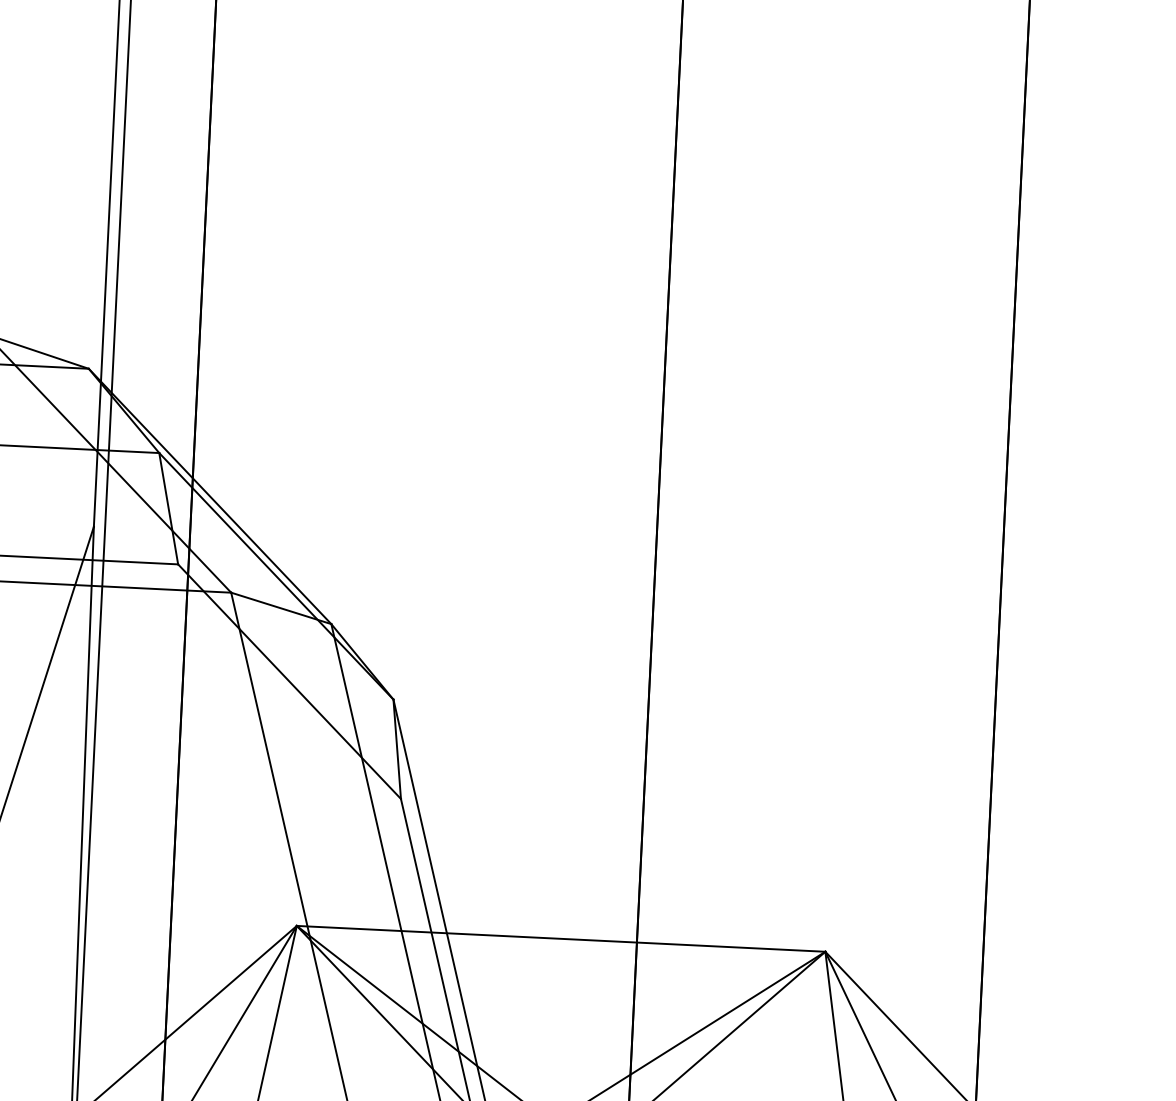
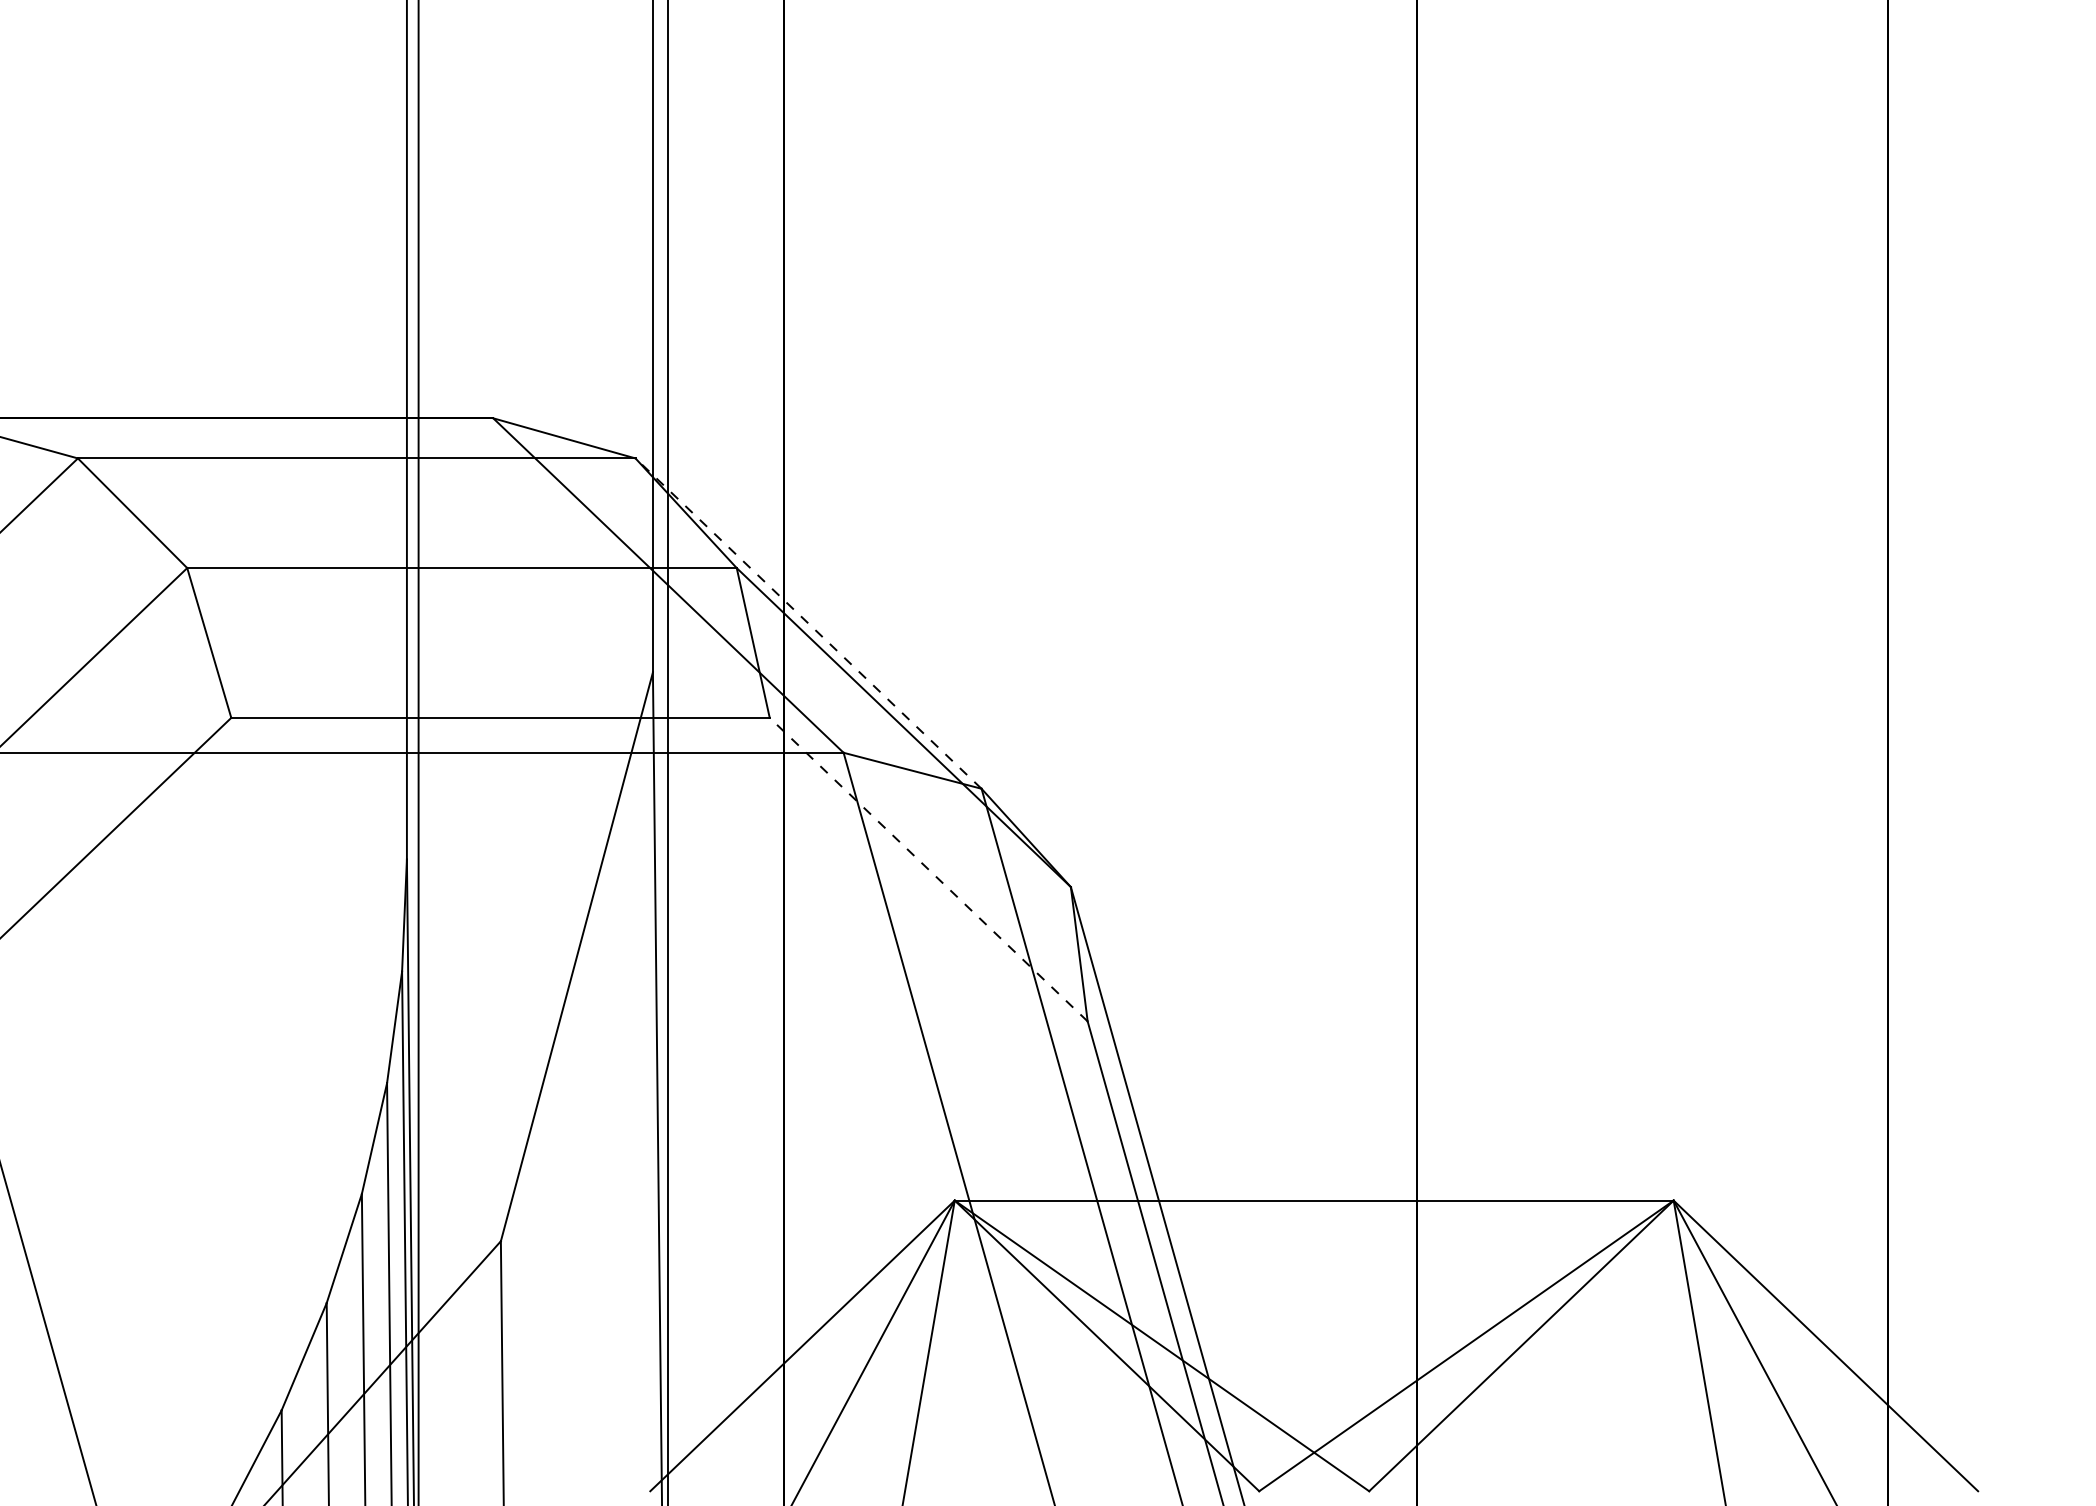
line: (210, 496) -> (808, 623), solid -> dashed
line: (289, 681) -> (928, 869), solid -> dashed

